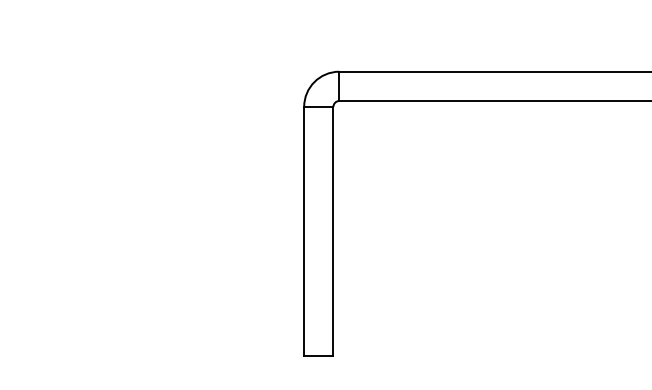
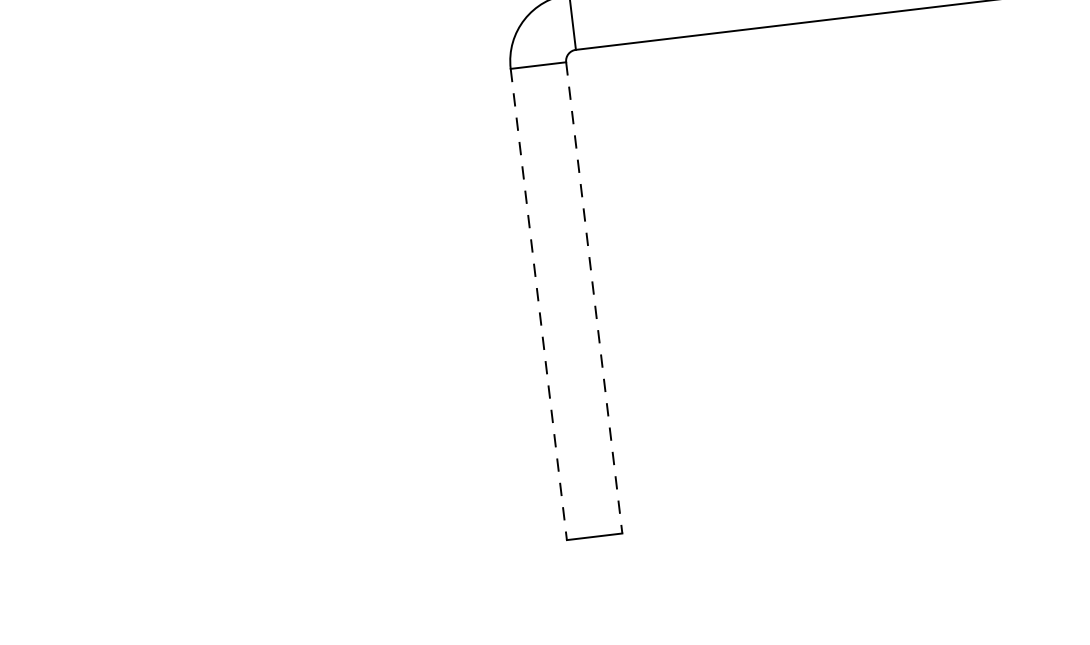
line: (304, 231) -> (539, 304), solid -> dashed
line: (333, 231) -> (594, 298), solid -> dashed

